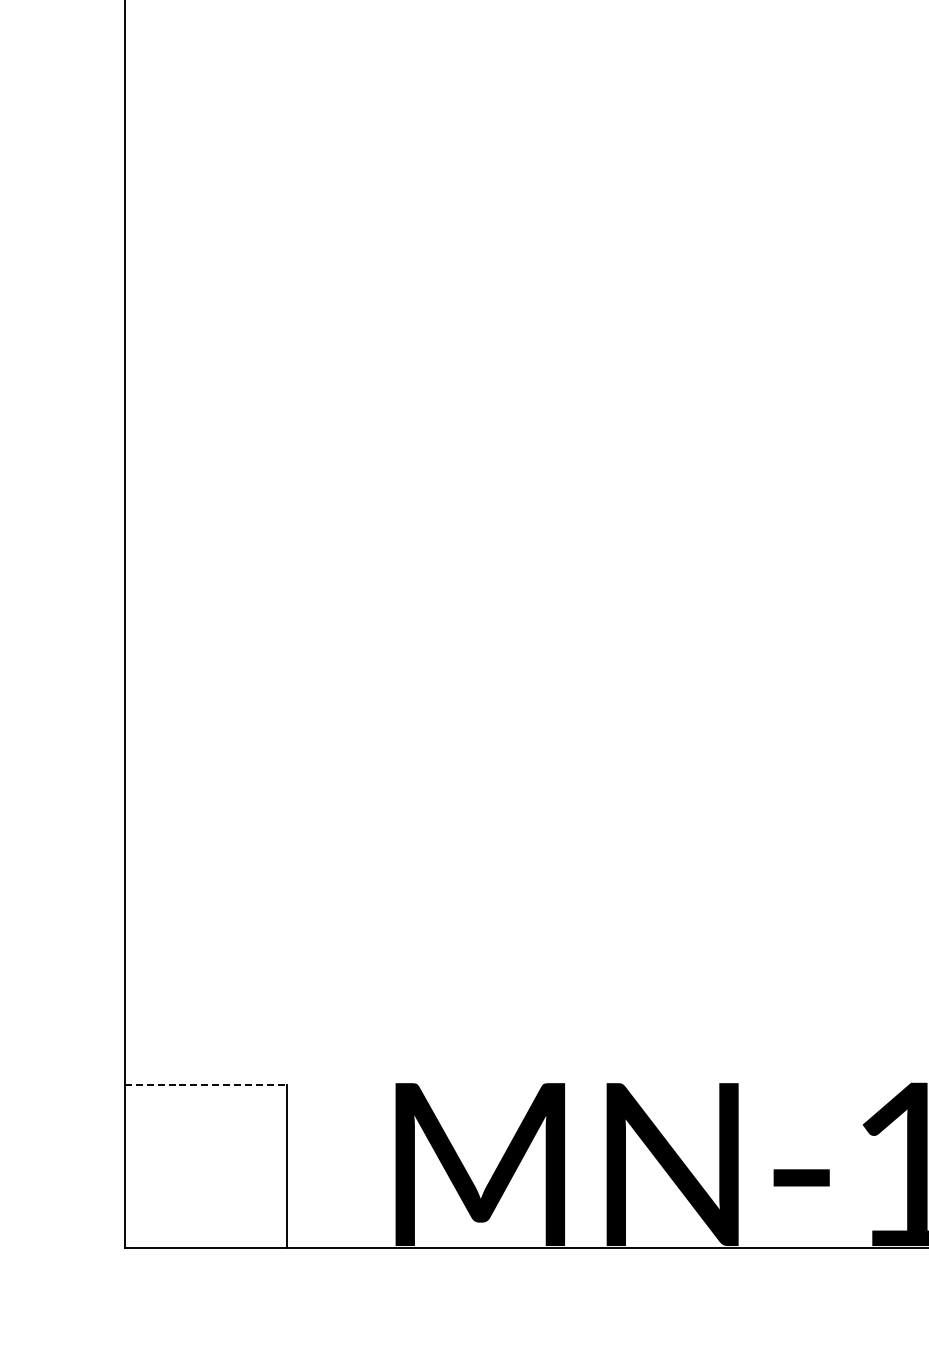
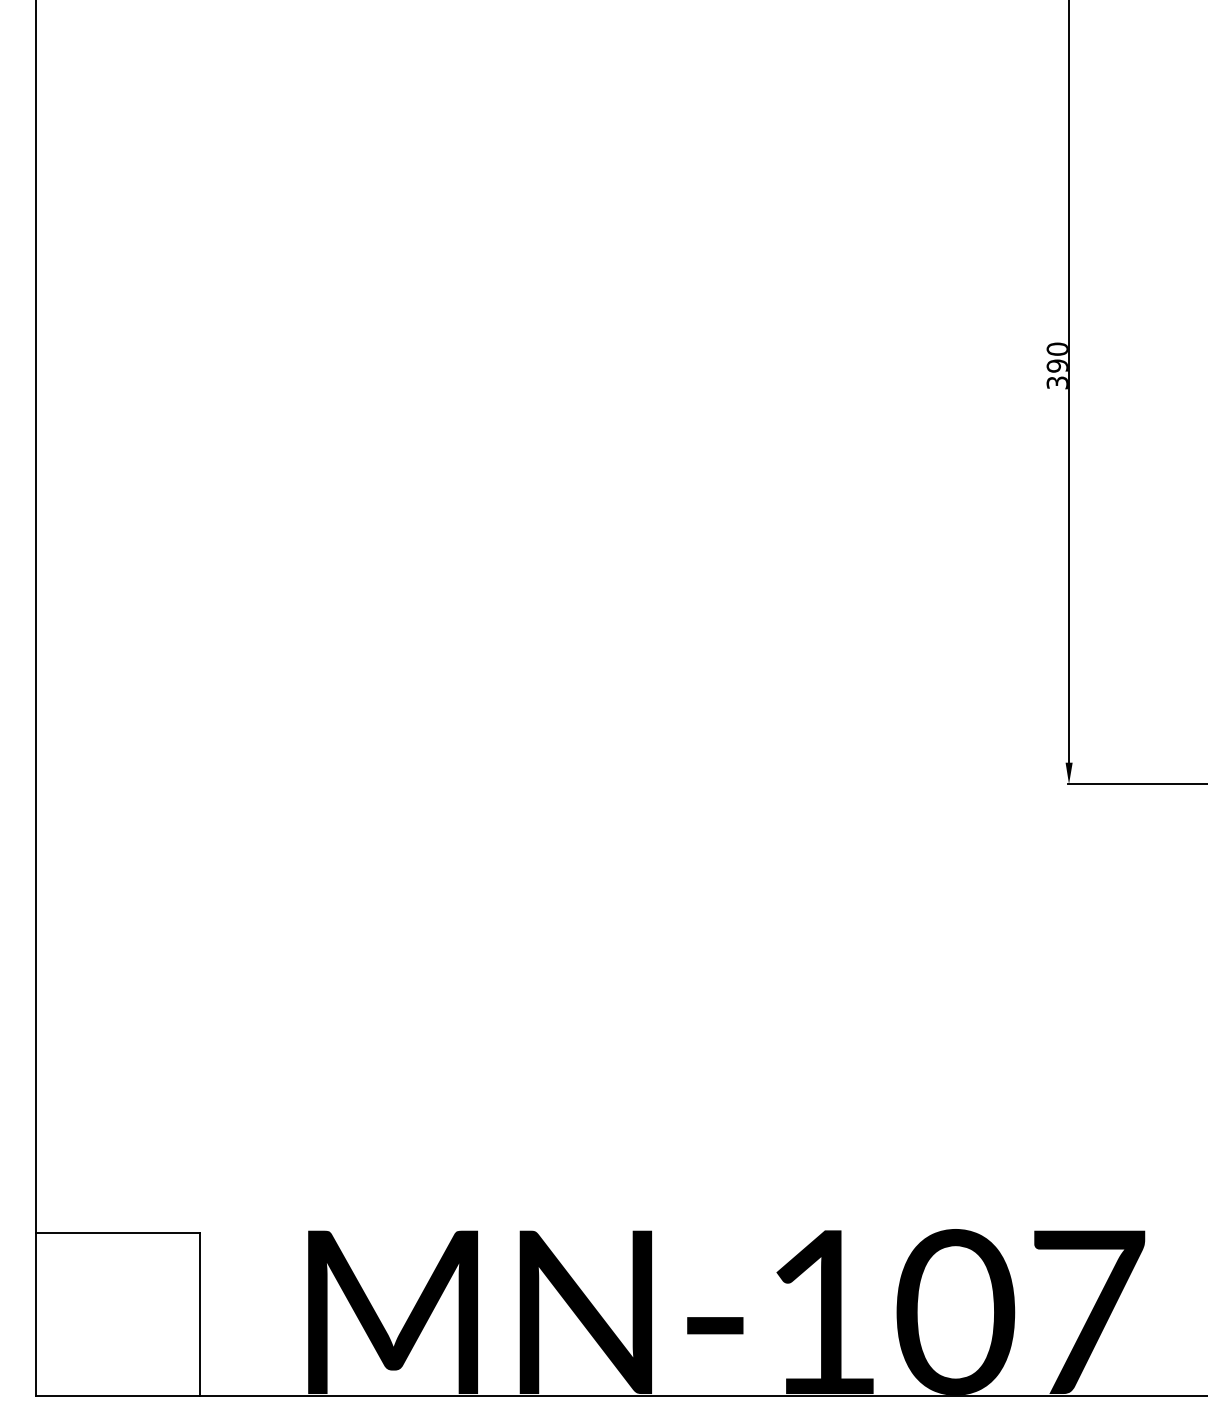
line: (206, 1084) -> (118, 1232), dashed -> solid

